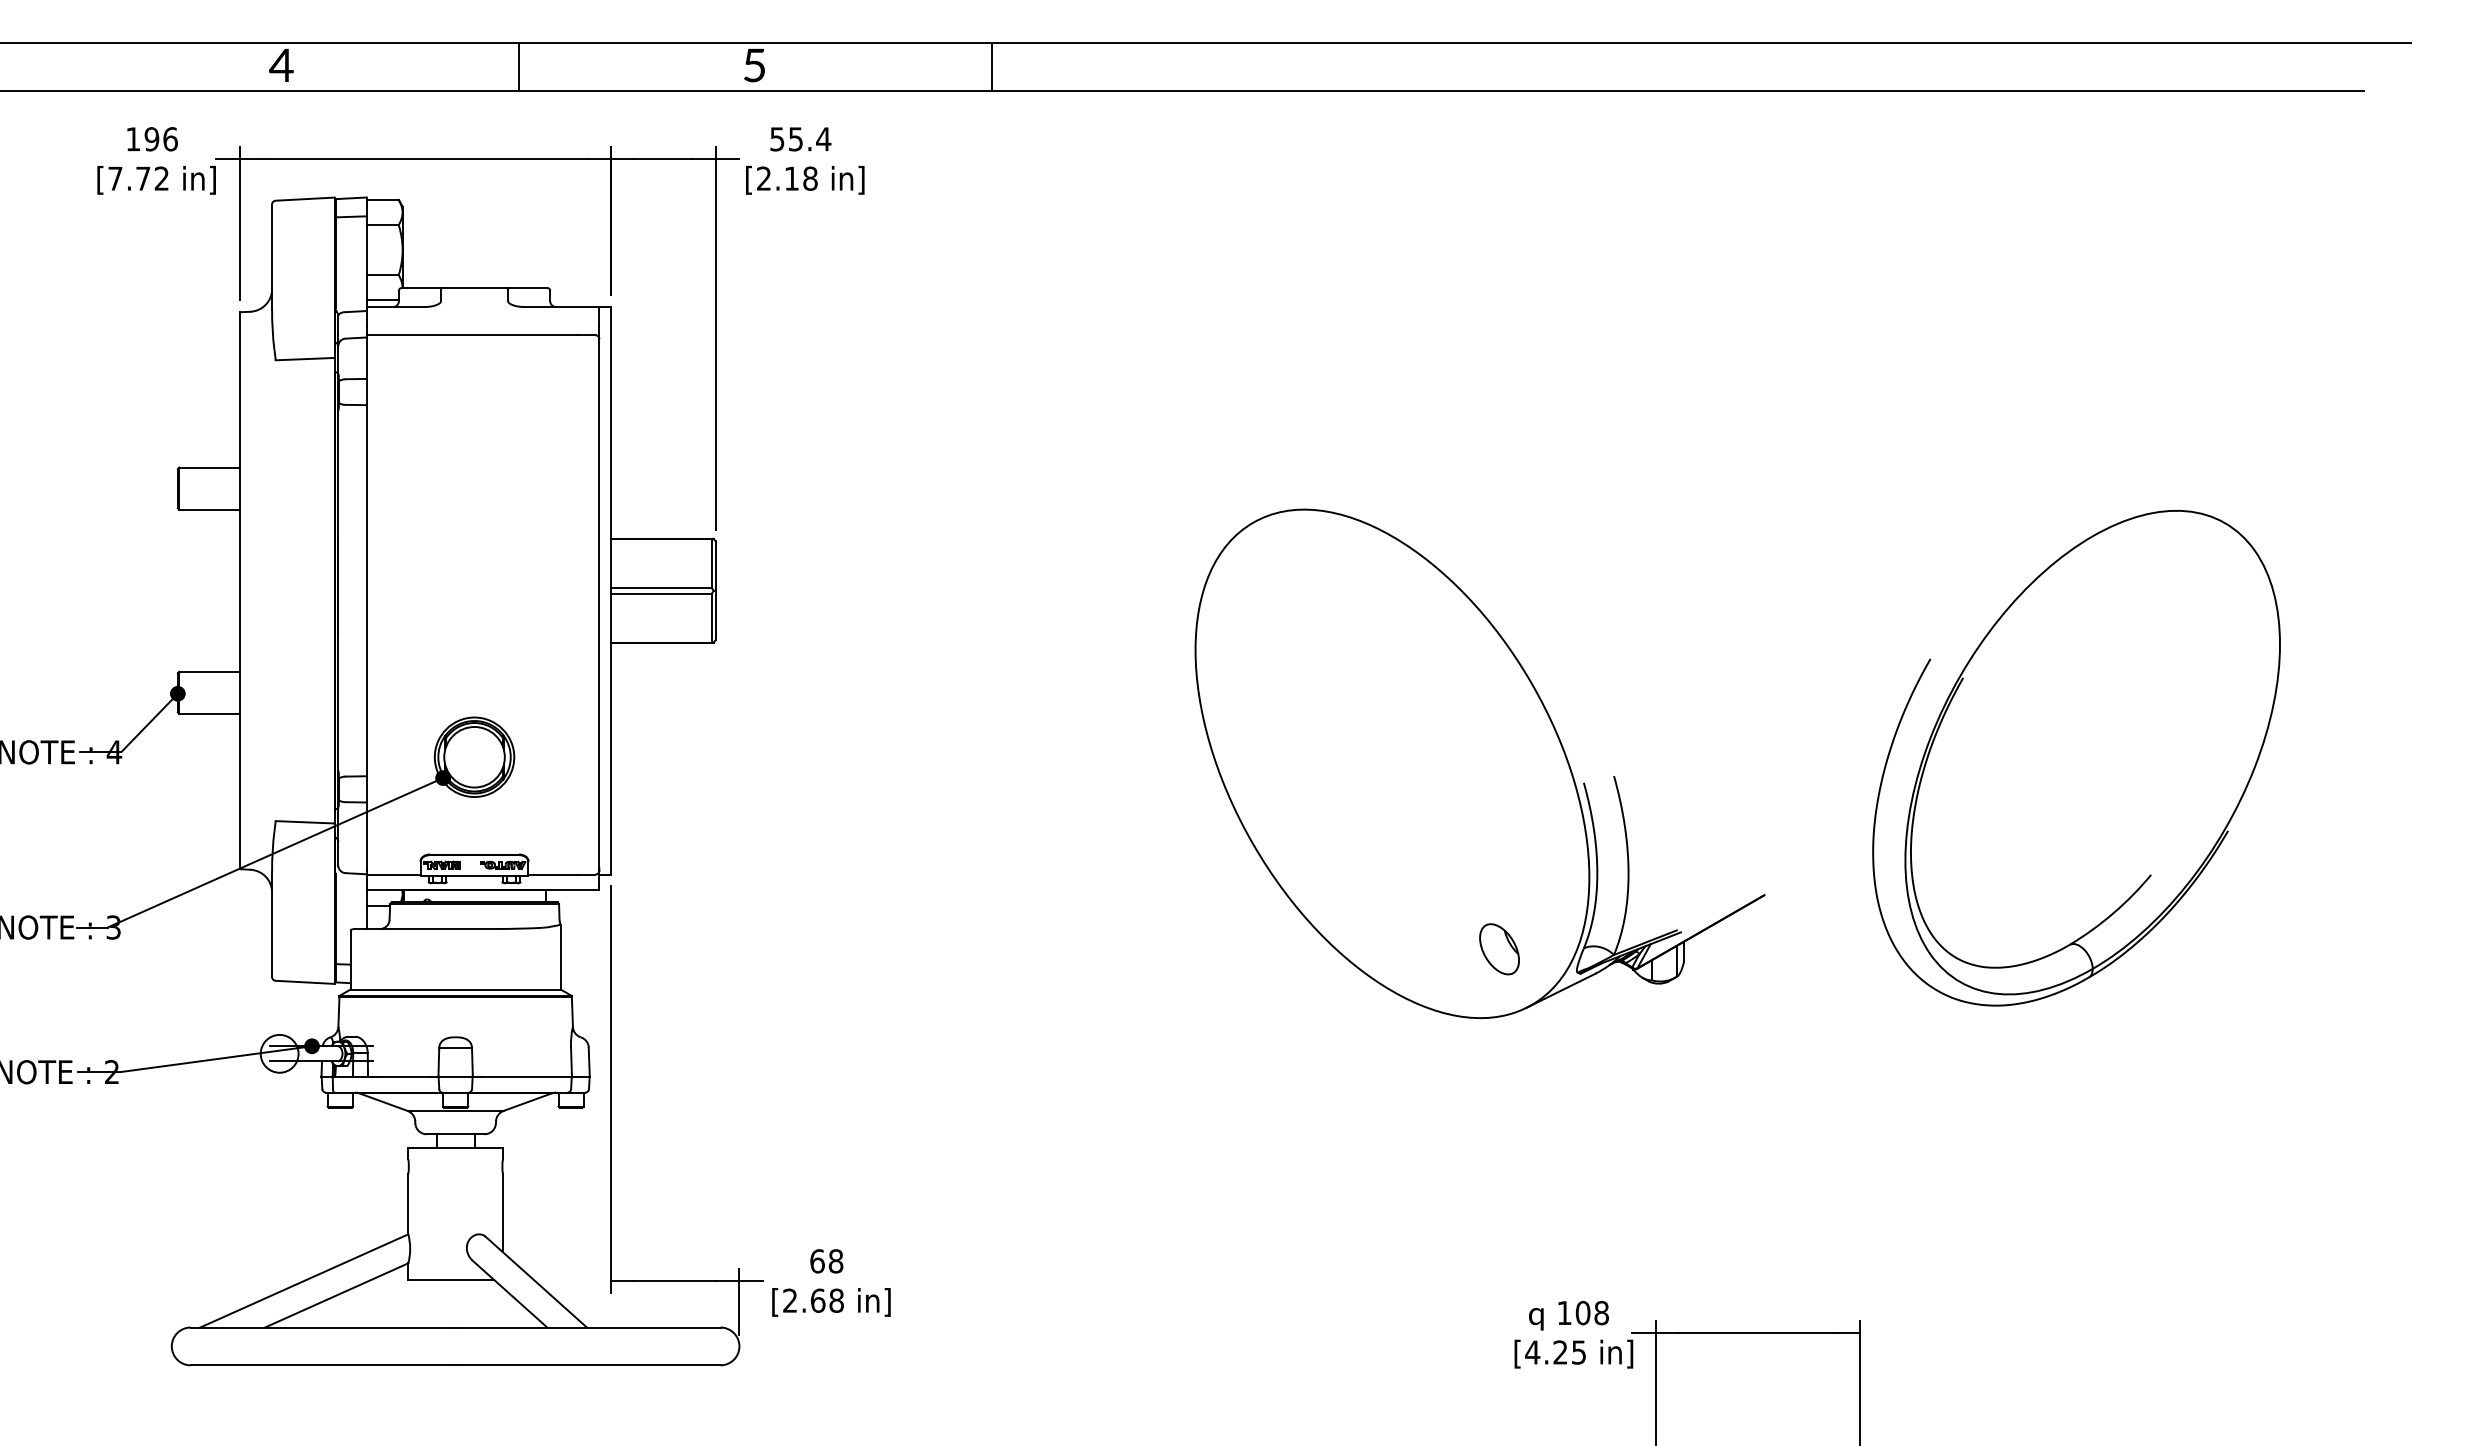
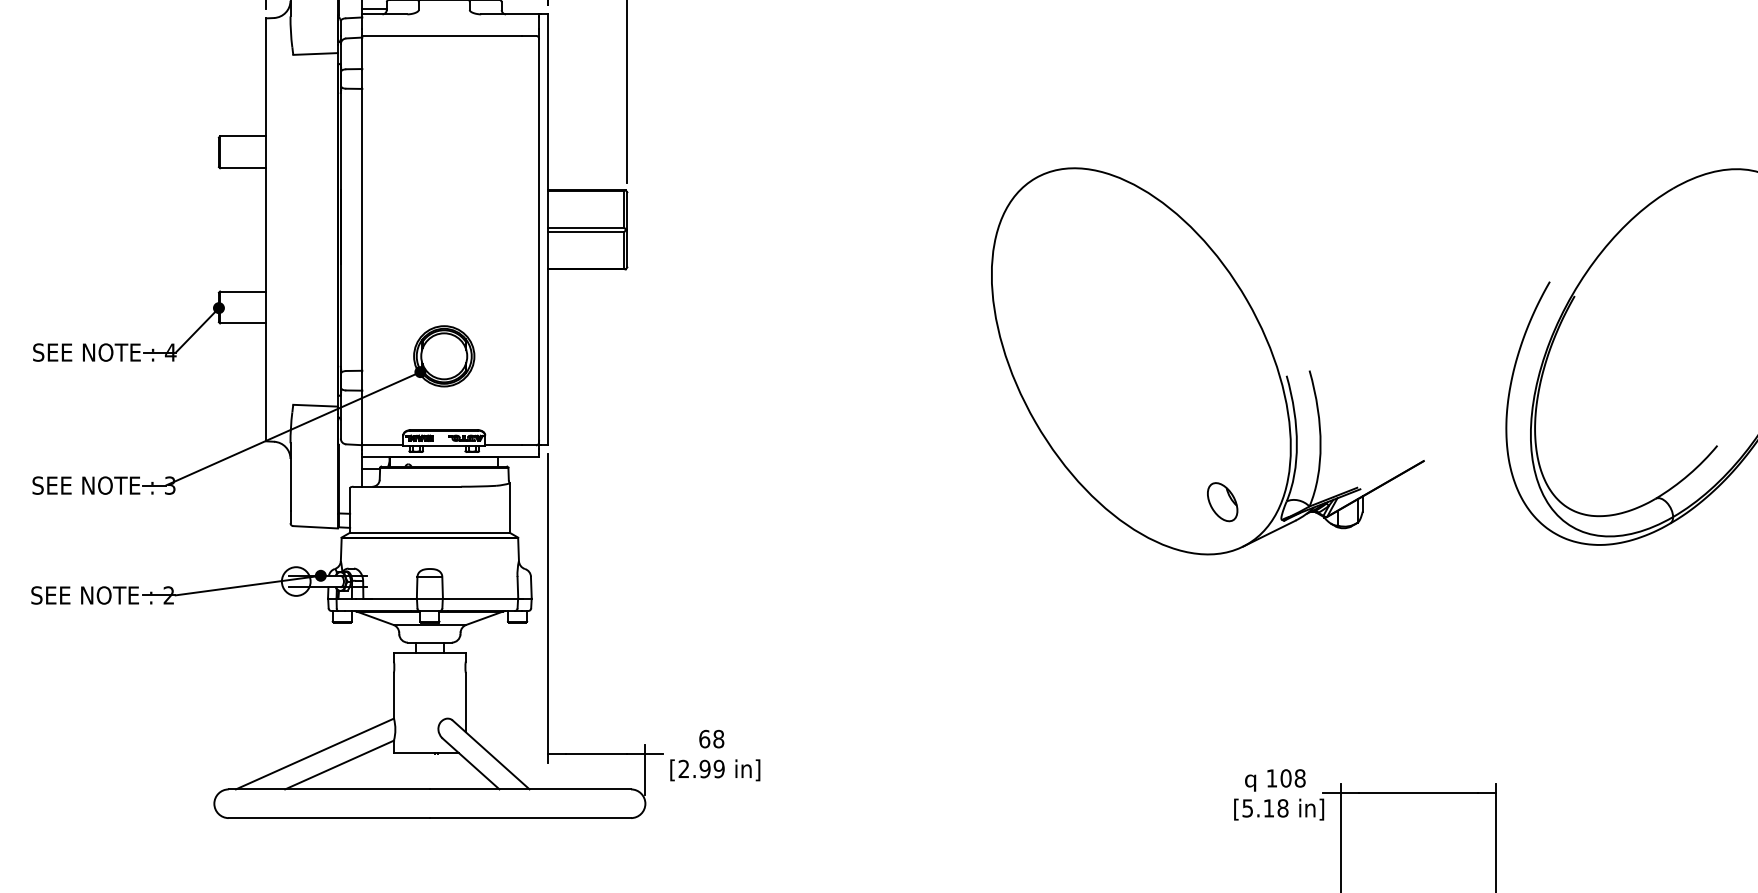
text: (826, 1300) -> (711, 768), [2.68 -> [2.99
text: (1555, 1352) -> (1265, 808), [4.25 -> [5.18

